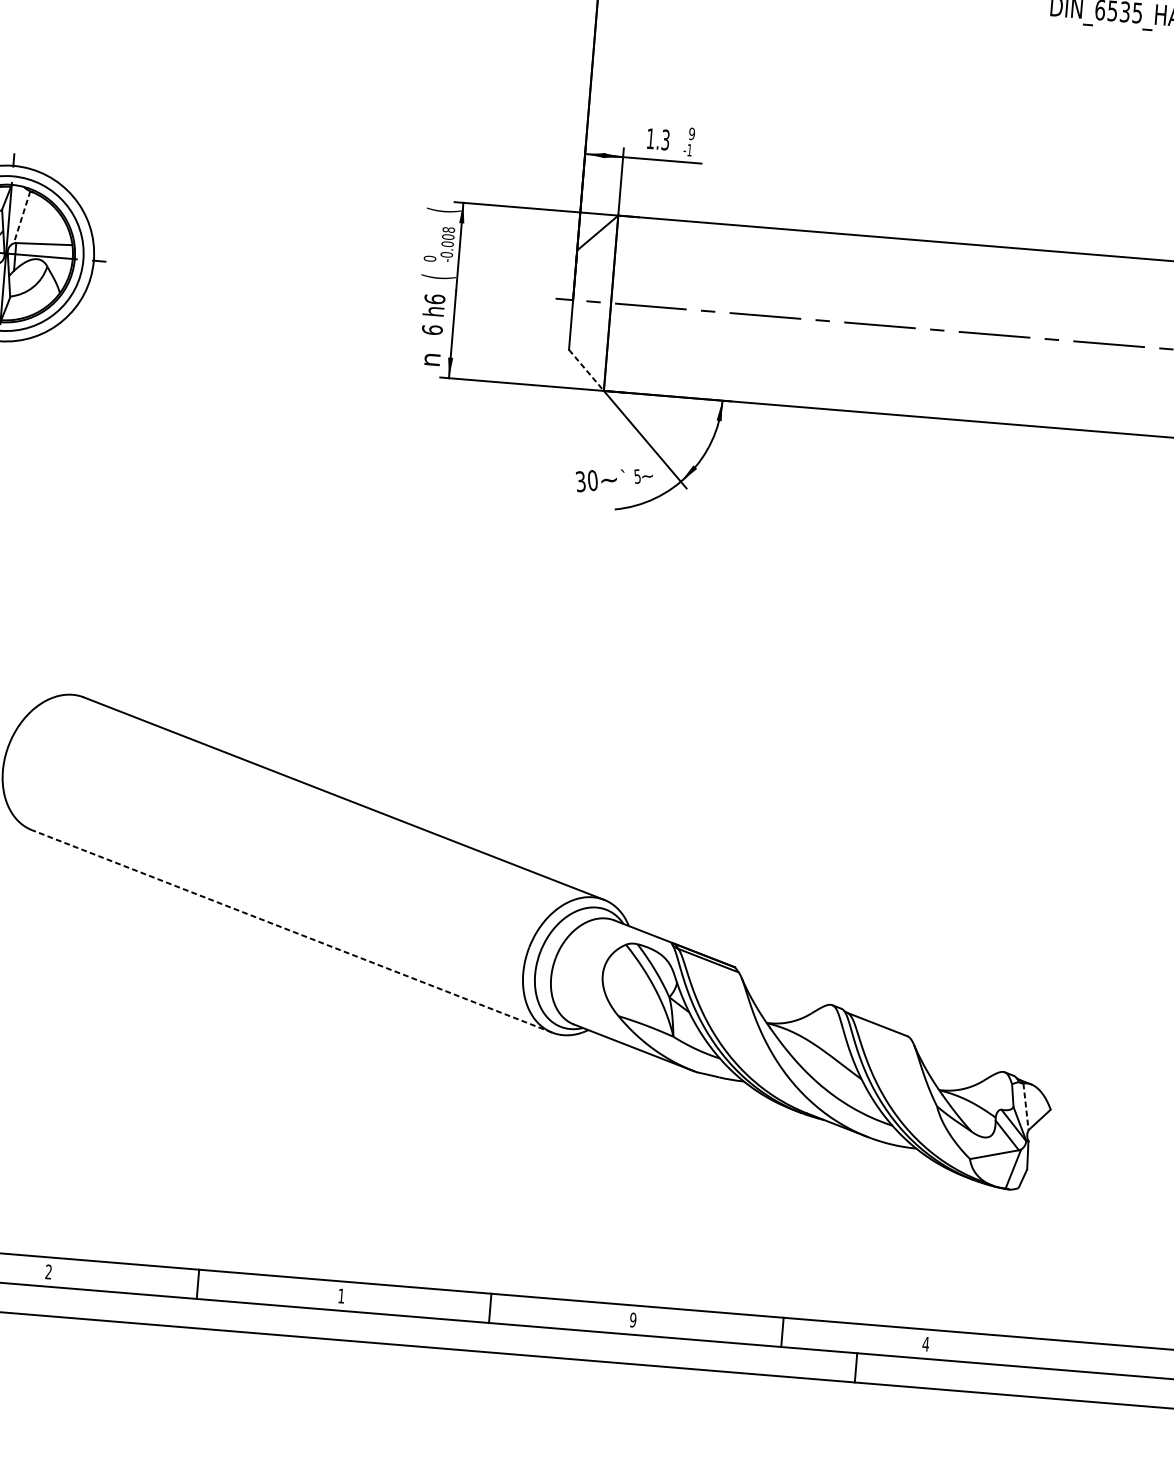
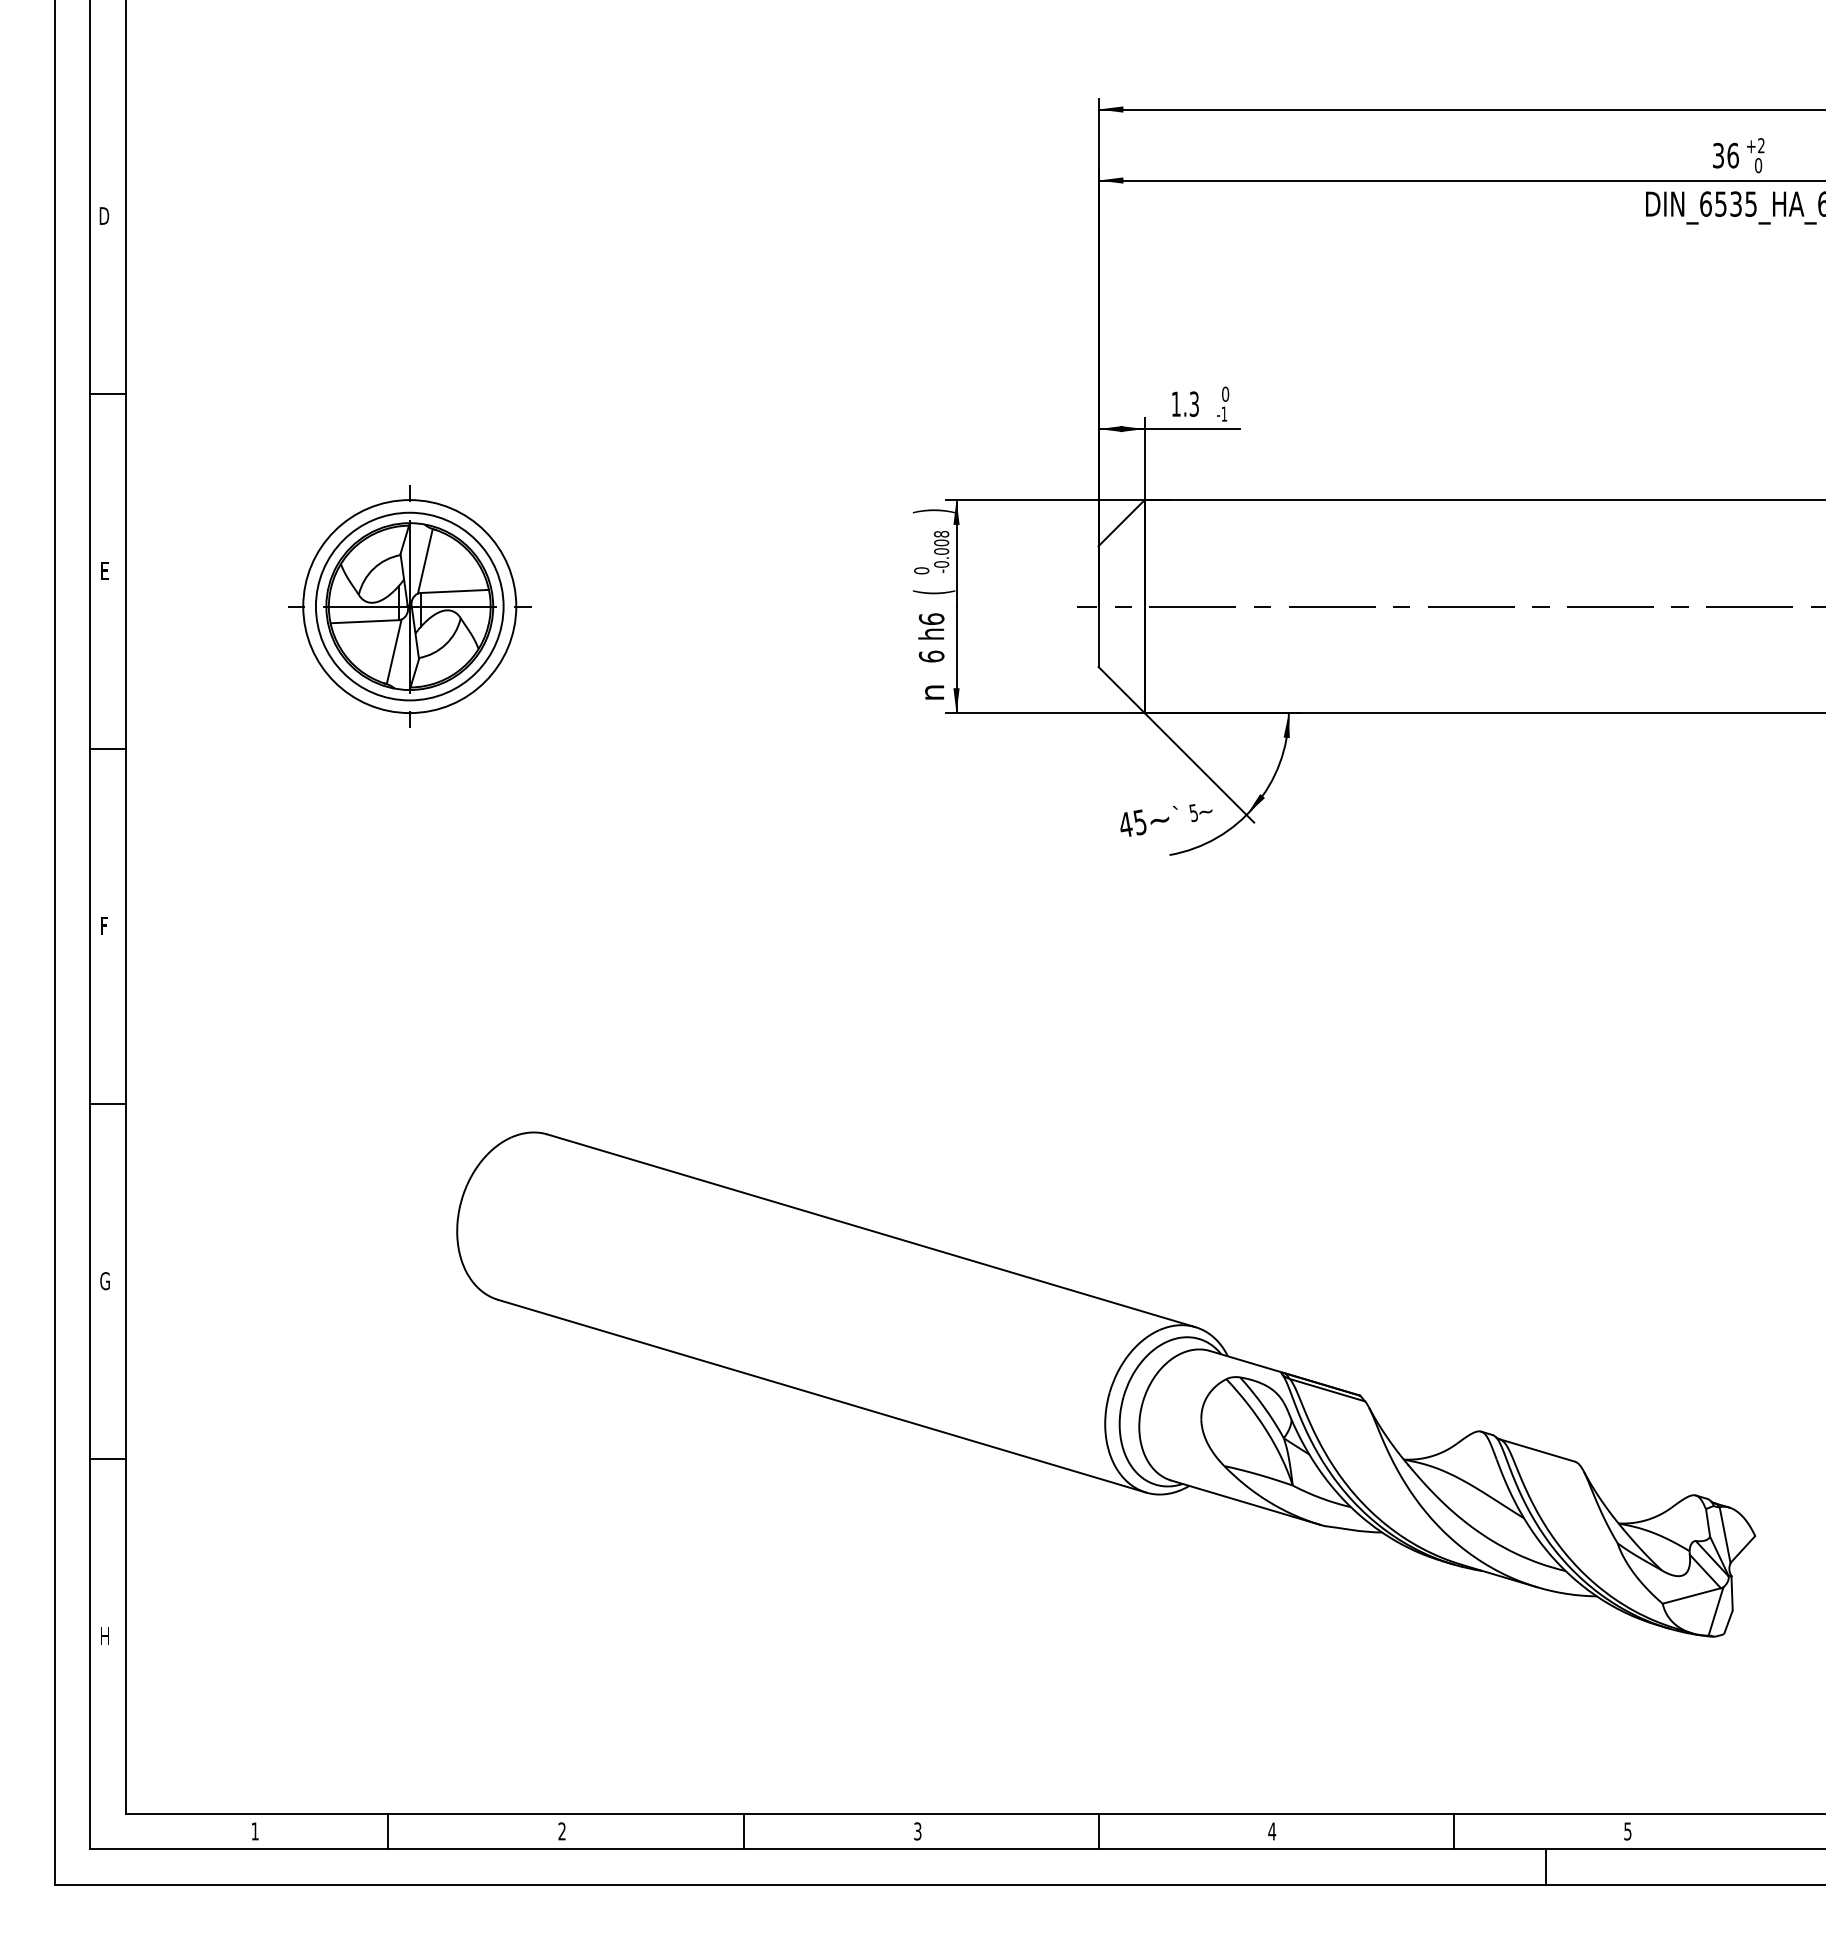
text: (691, 134) -> (1225, 394), 9 -> 0
text: (443, 210) -> (933, 511), ( -> )
line: (22, 217) -> (425, 561), dashed -> solid
line: (586, 370) -> (1121, 690), dashed -> solid
text: (586, 480) -> (1132, 823), 30 -> 45
line: (291, 931) -> (821, 1396), dashed -> solid
line: (1026, 1107) -> (1725, 1535), dashed -> solid
text: (341, 1296) -> (917, 1831), 1 -> 3
text: (633, 1320) -> (1272, 1831), 9 -> 4
text: (925, 1344) -> (1627, 1831), 4 -> 5

